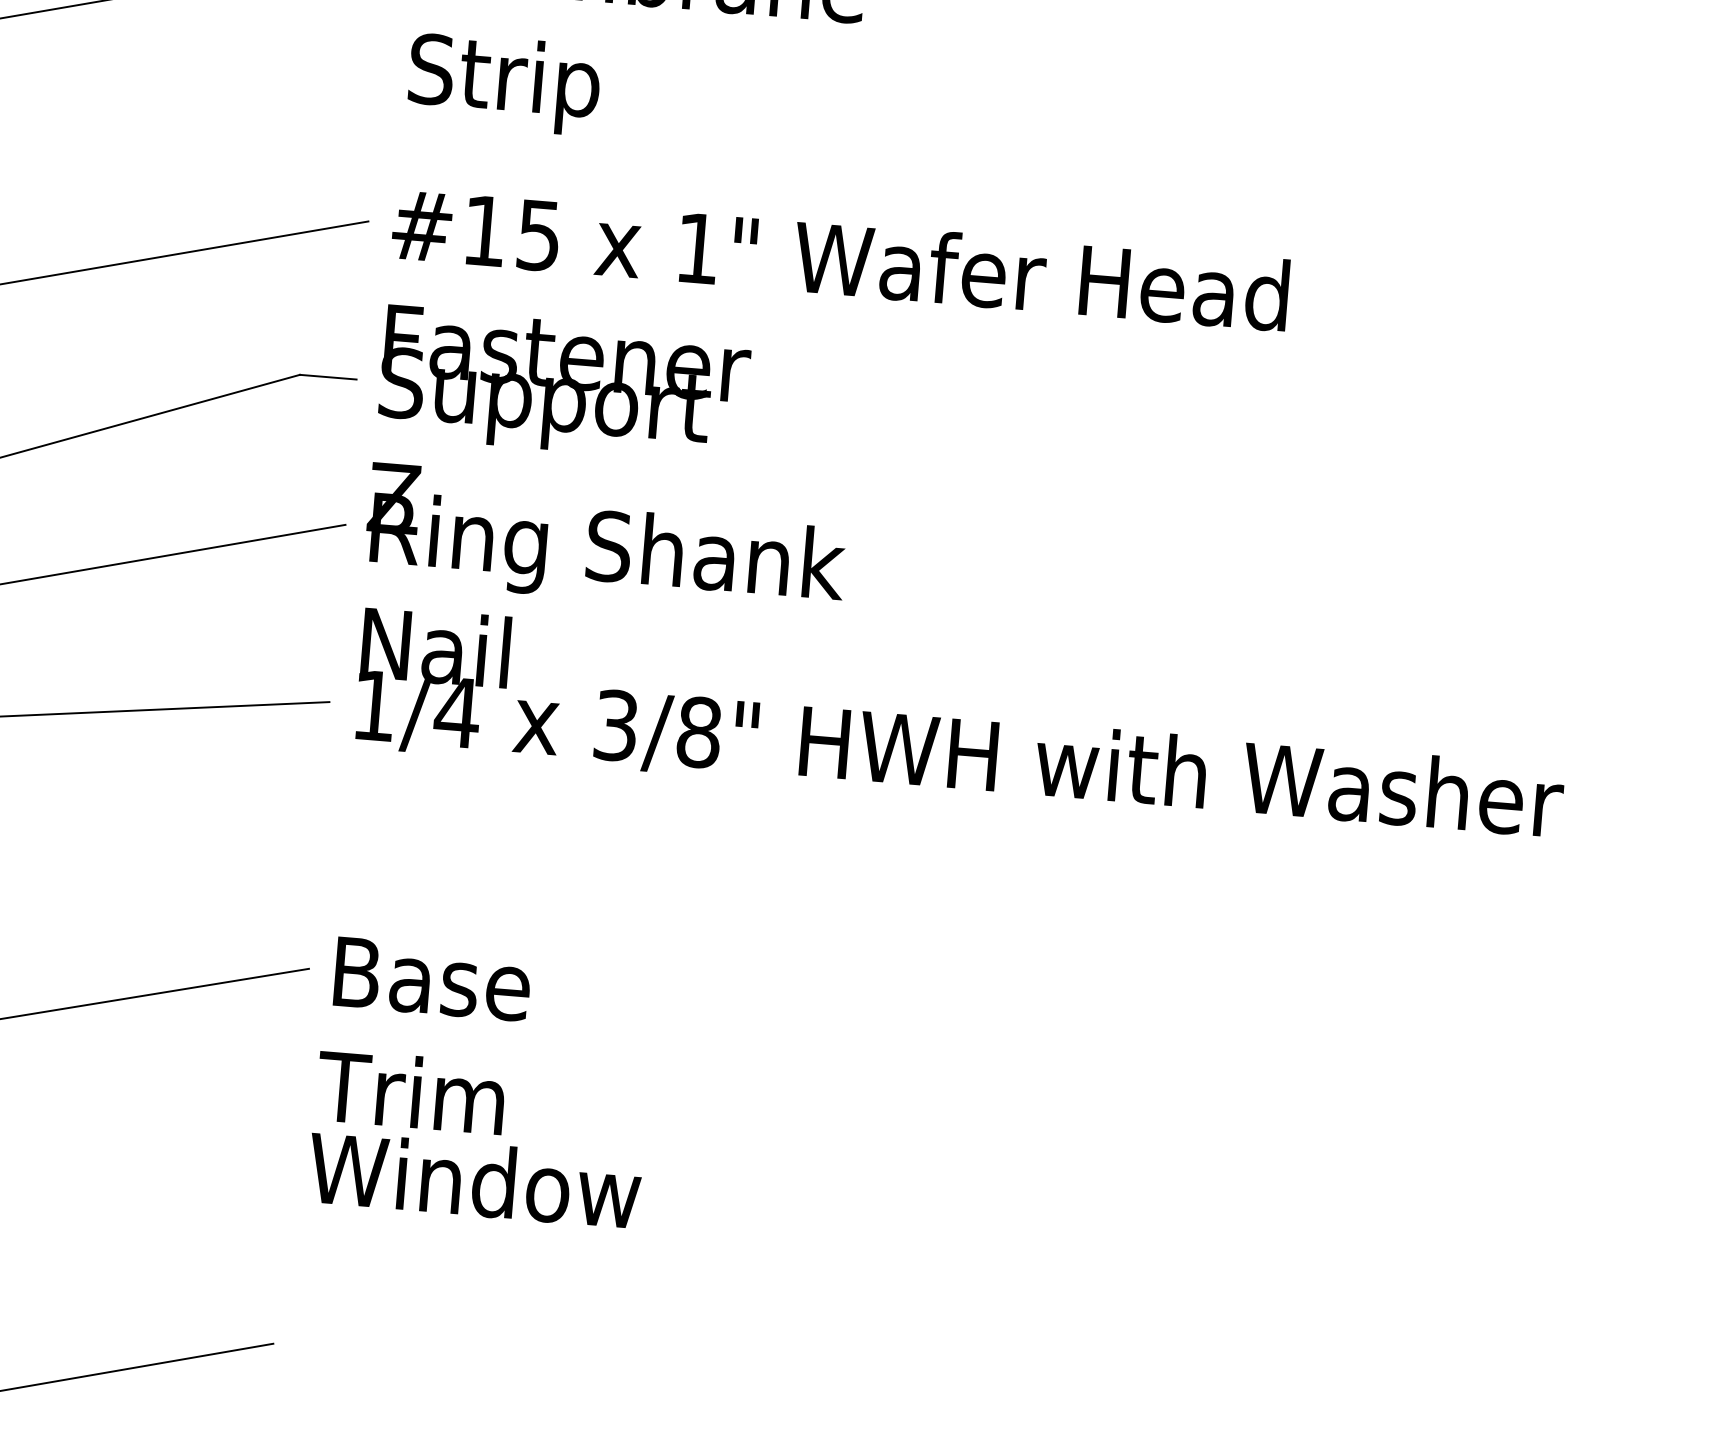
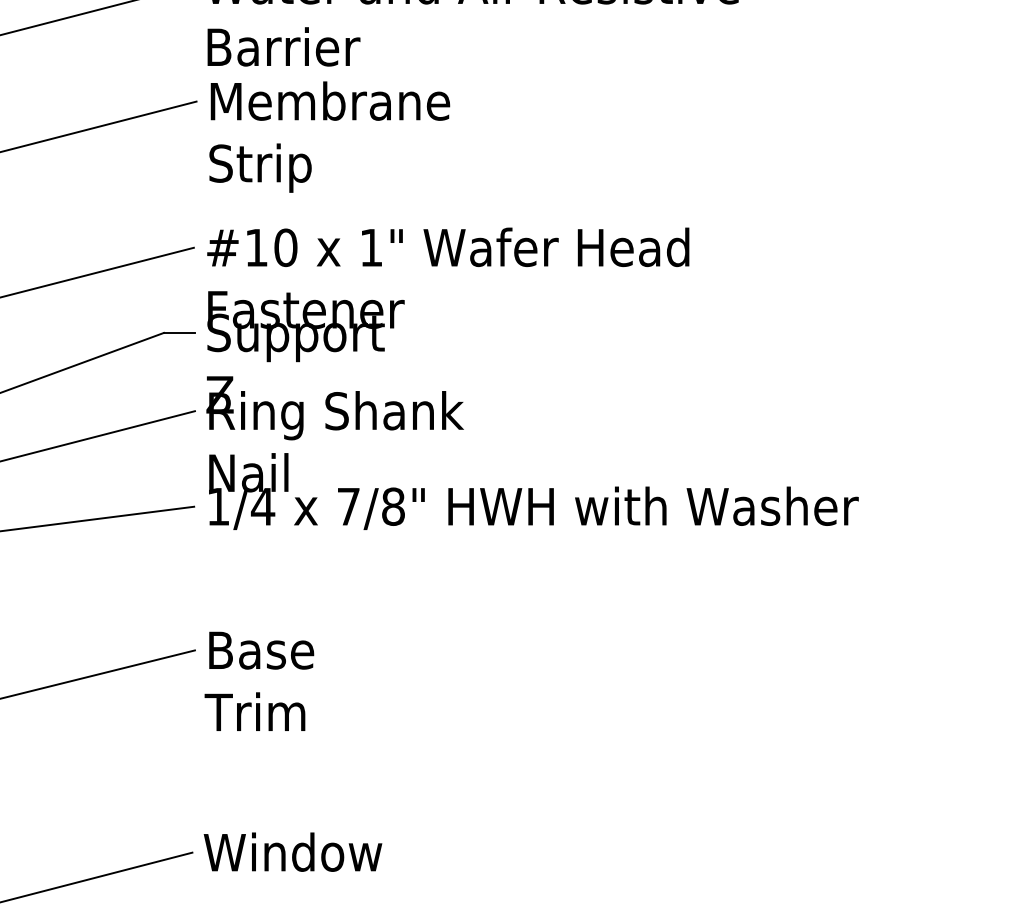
text: (538, 234) -> (285, 247), #15 -> #10
text: (615, 725) -> (348, 506), 3/8" -> 7/8"
text: (473, 1178) -> (292, 851), moved

